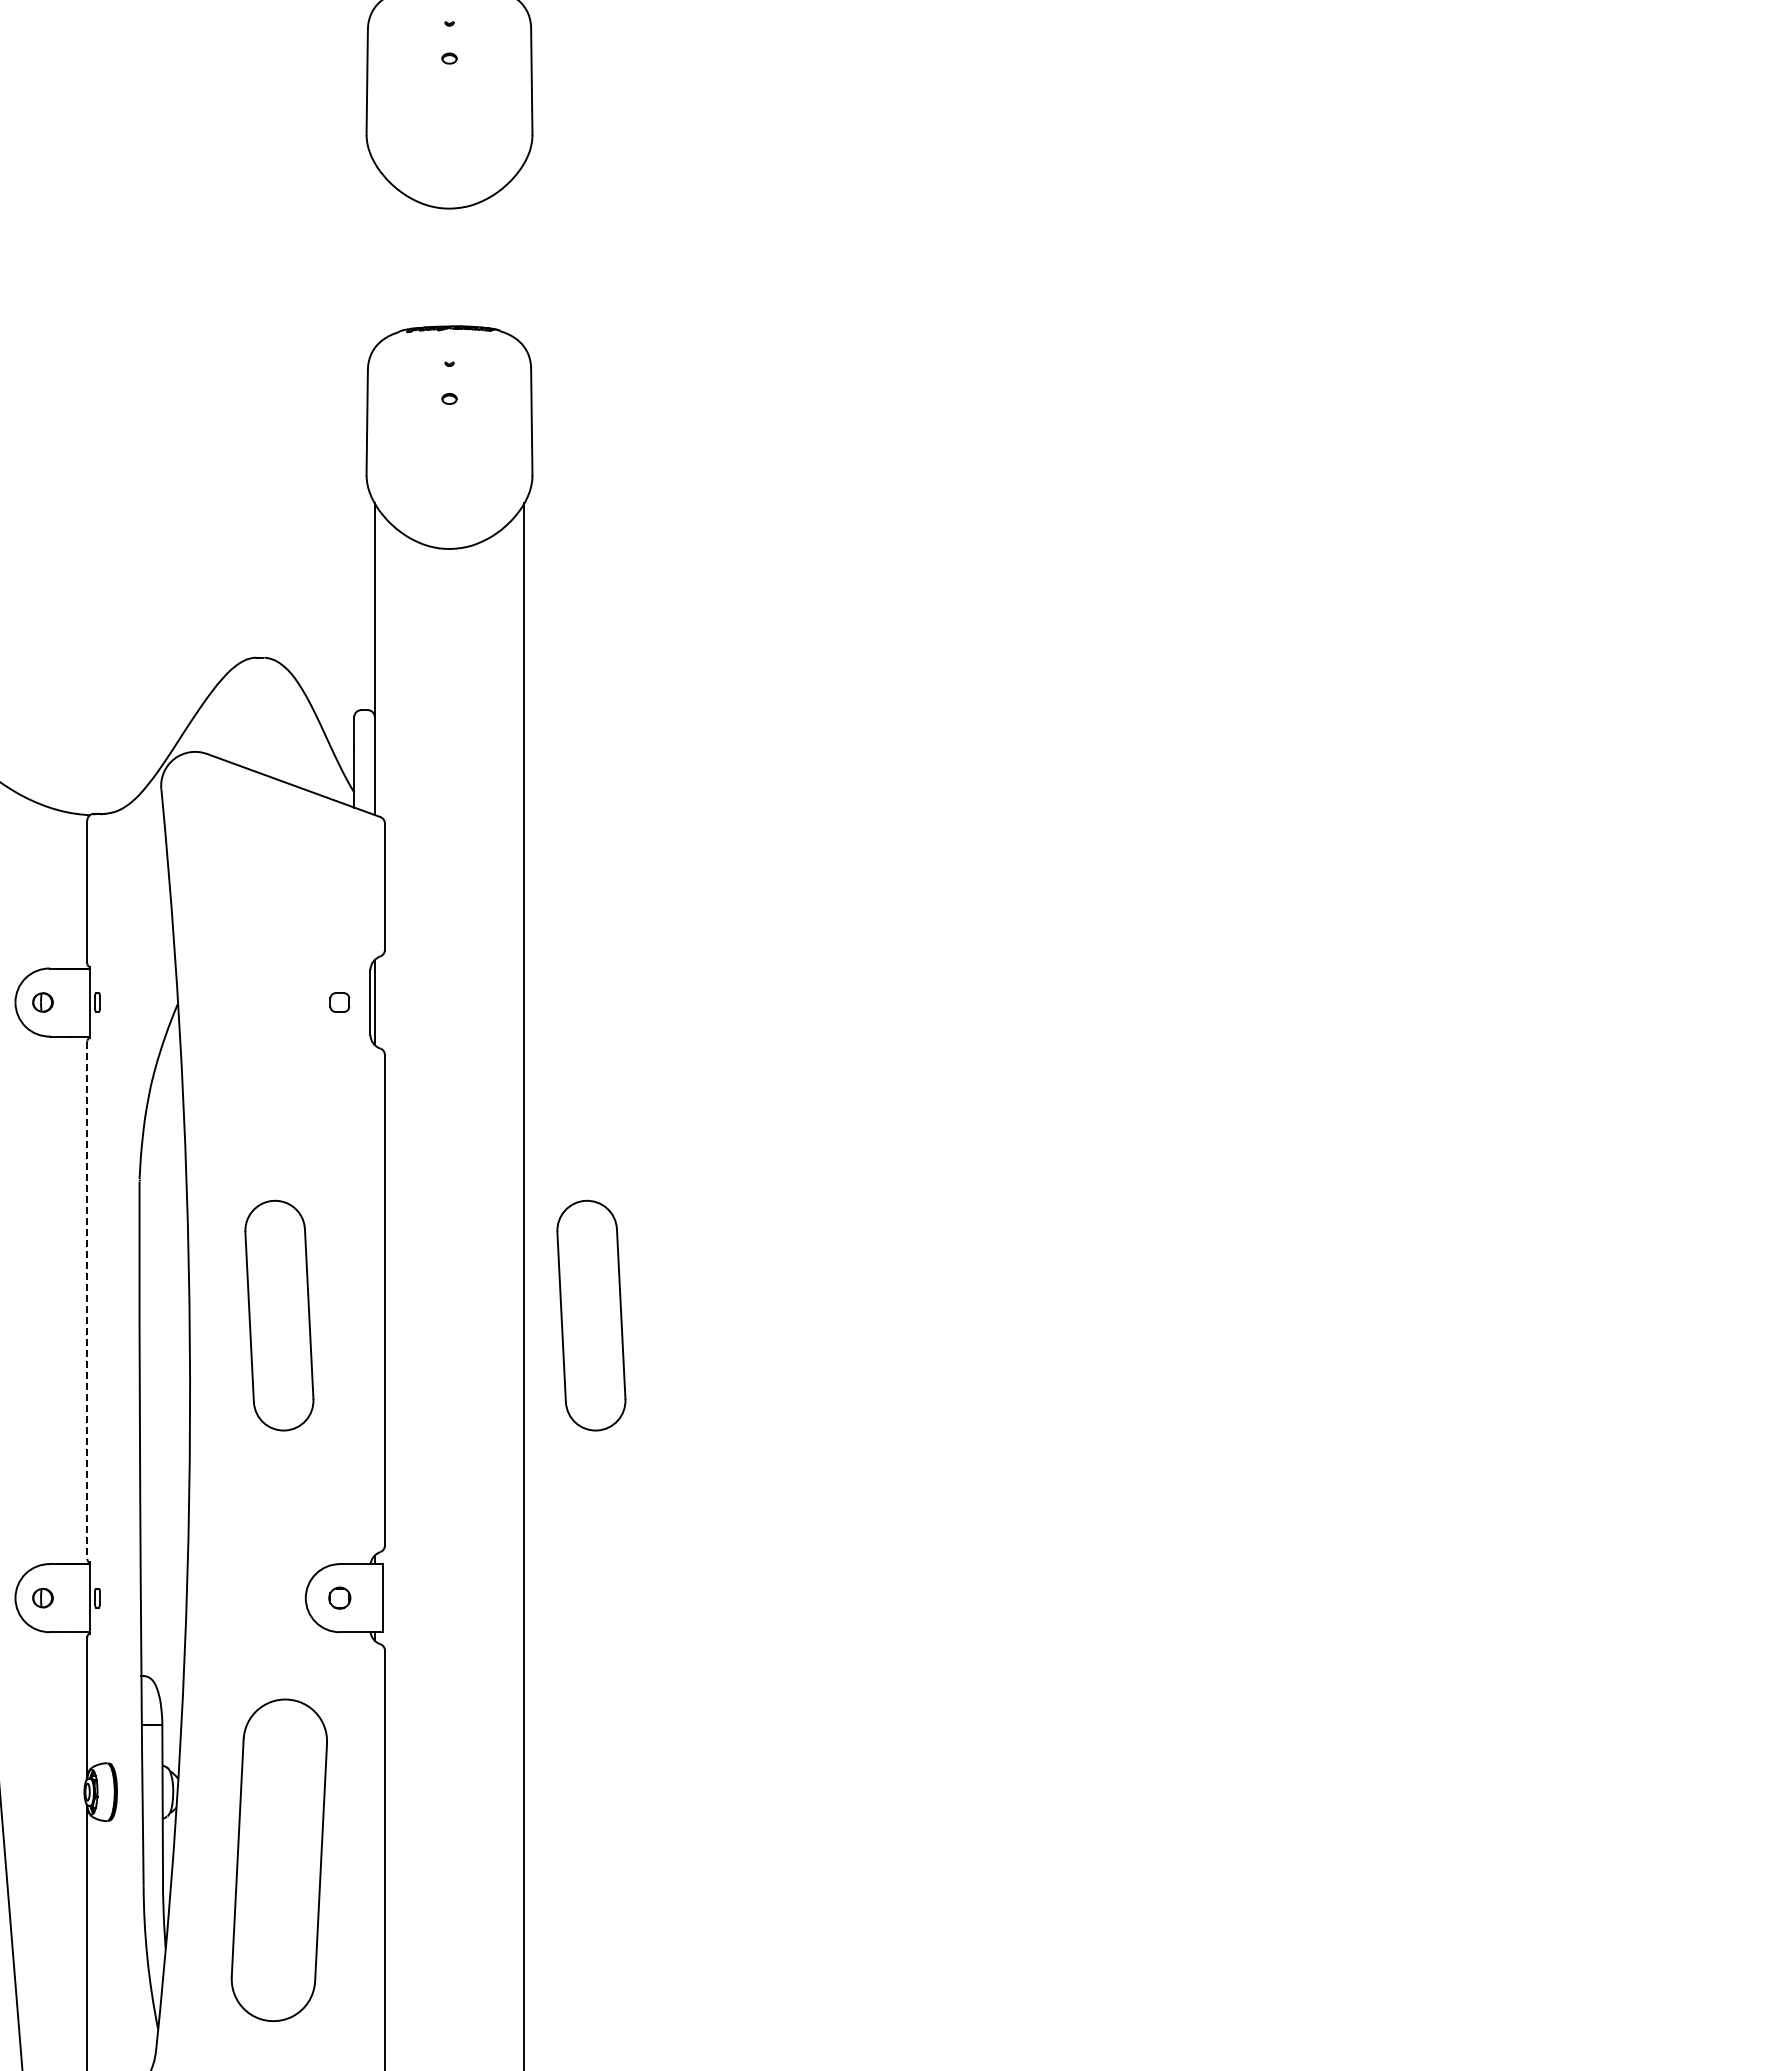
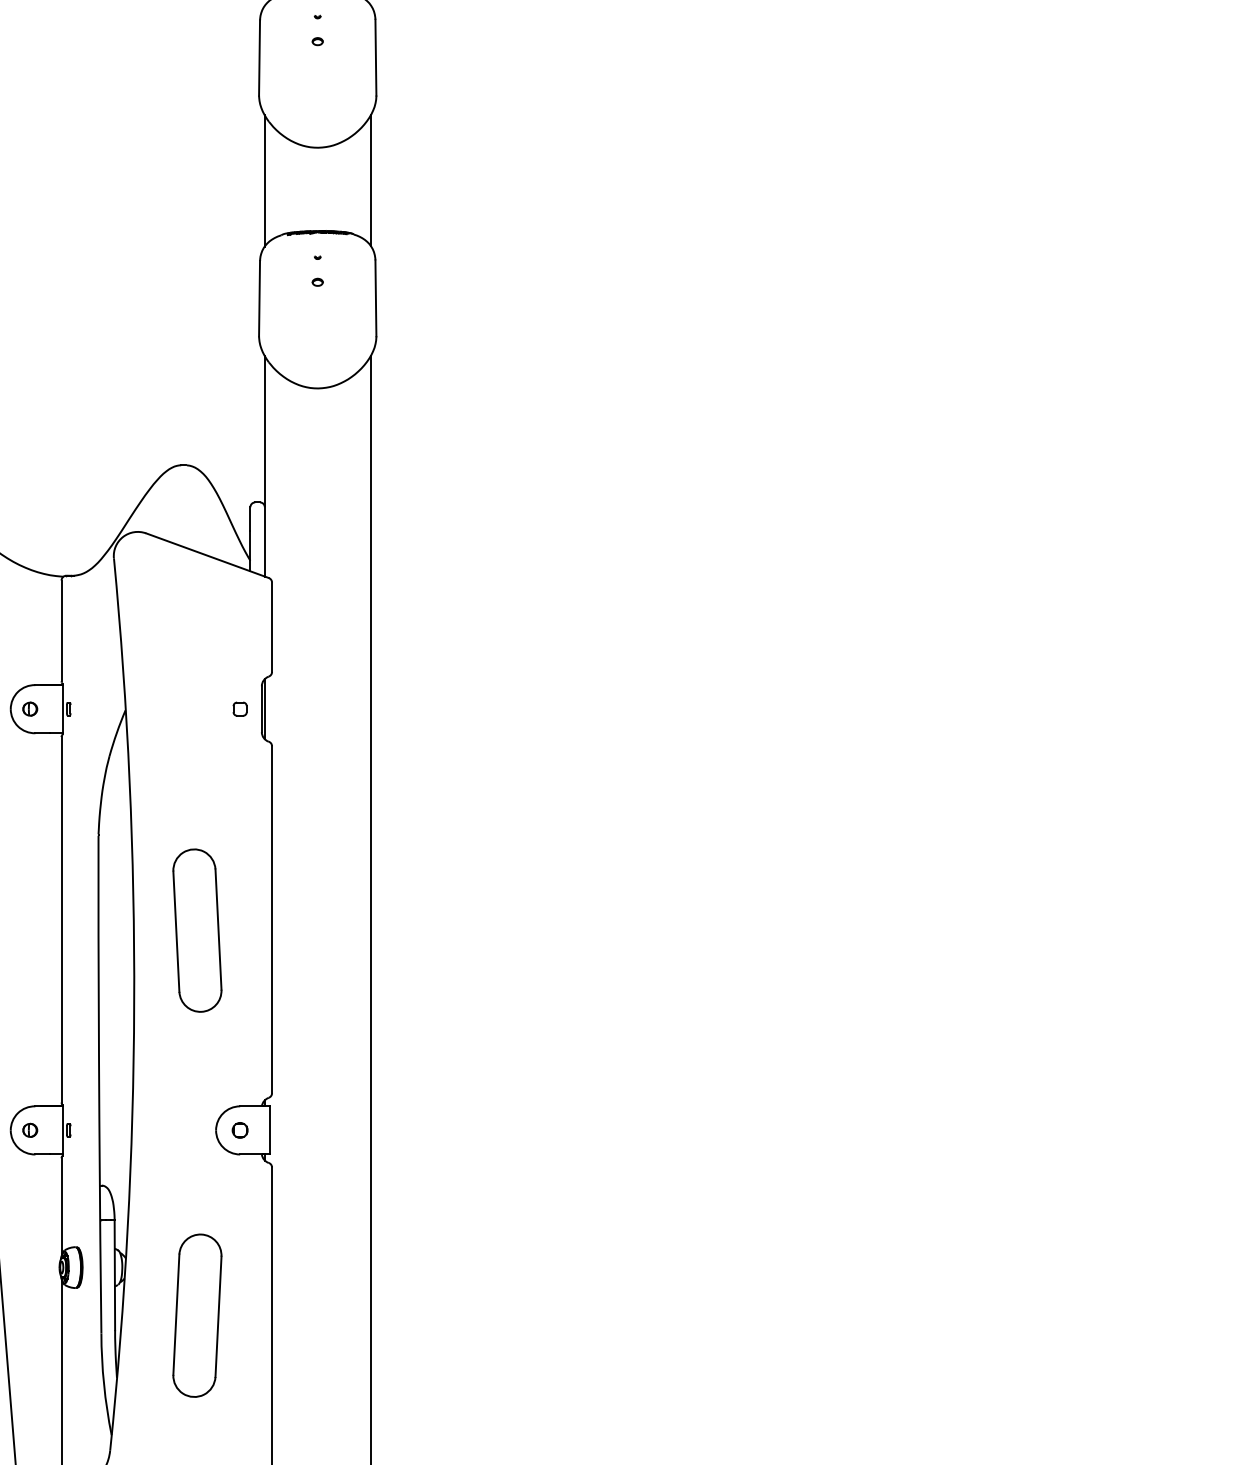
line: (524, 254) -> (370, 180), added
line: (374, 255) -> (264, 180), added
line: (87, 1300) -> (61, 919), dashed -> solid
part: (591, 1315) -> (418, 930), removed
part: (279, 1859) -> (197, 1315), size x0.71

